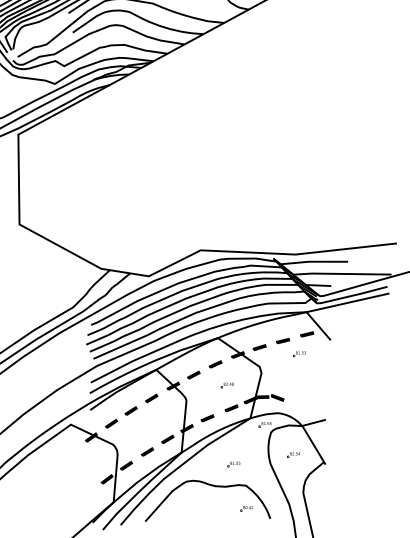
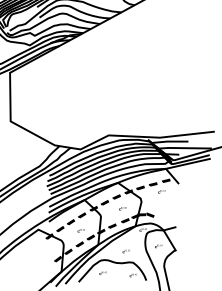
part: (148, 426) -> (80, 230), added
part: (189, 505) -> (102, 273), added

